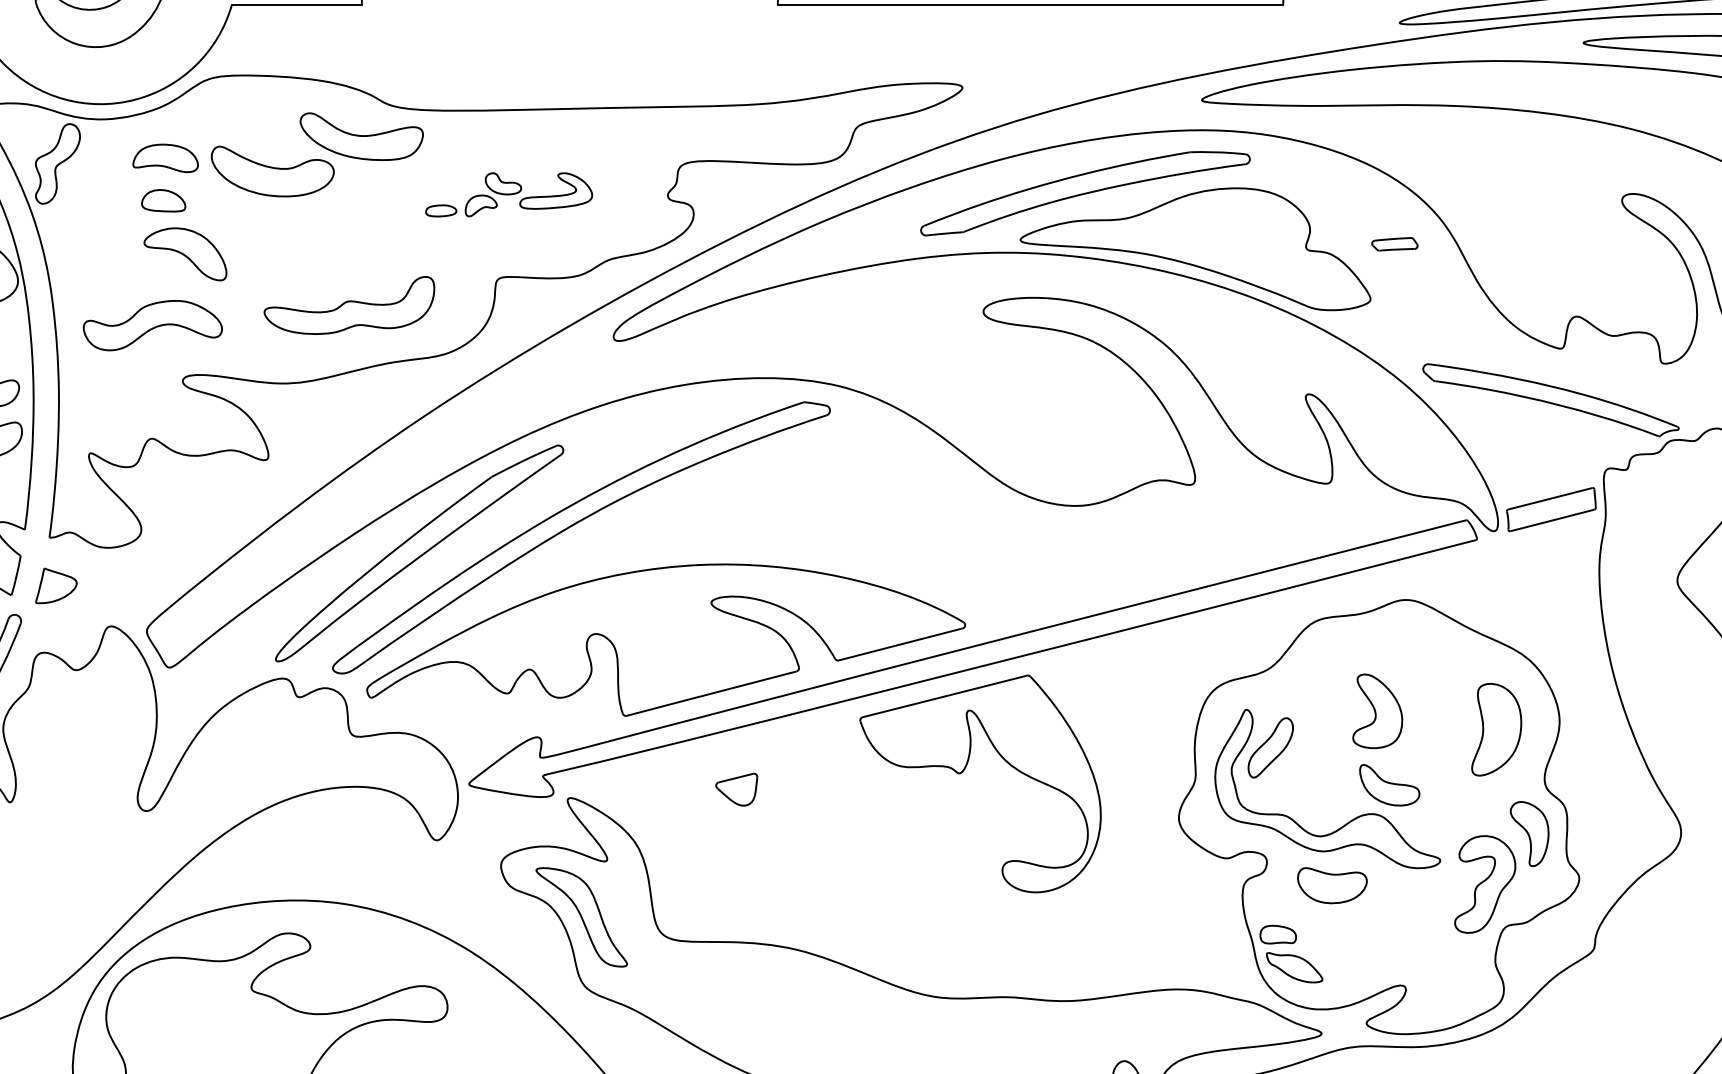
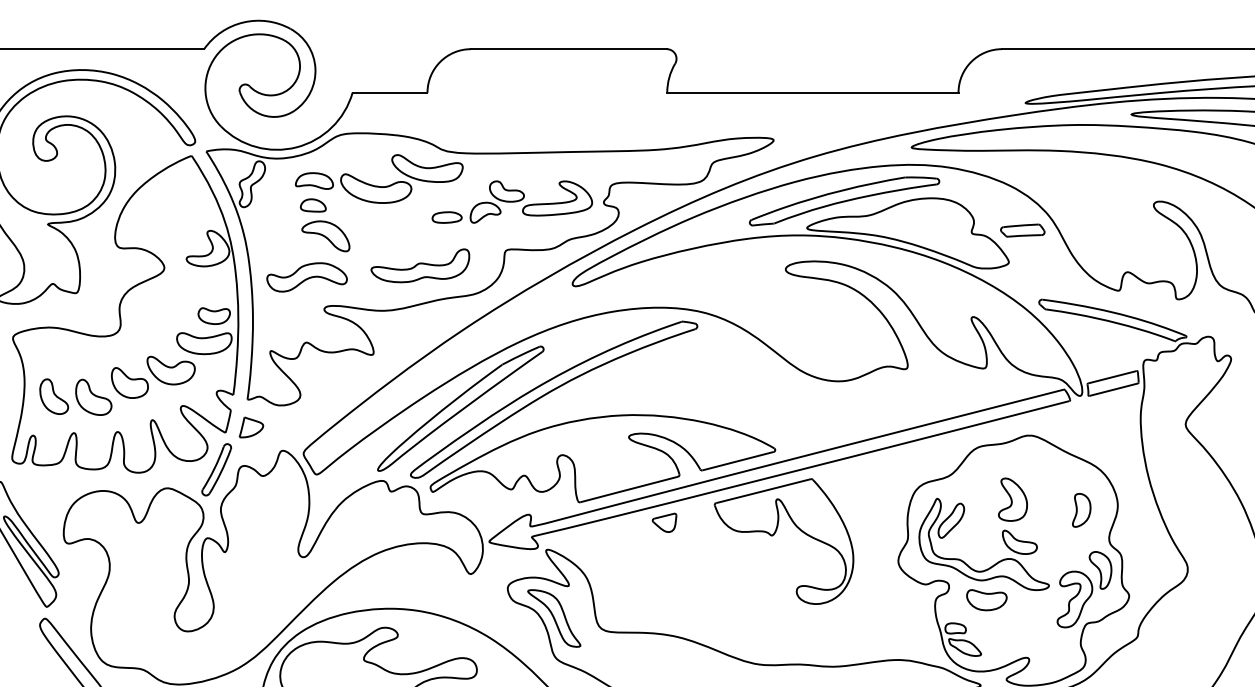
part: (509, 193) -> (512, 201), size x1.67
part: (1394, 244) -> (1022, 230), size x1.67
part: (1496, 730) -> (1081, 510), size x0.62
part: (736, 789) -> (664, 522), moved

